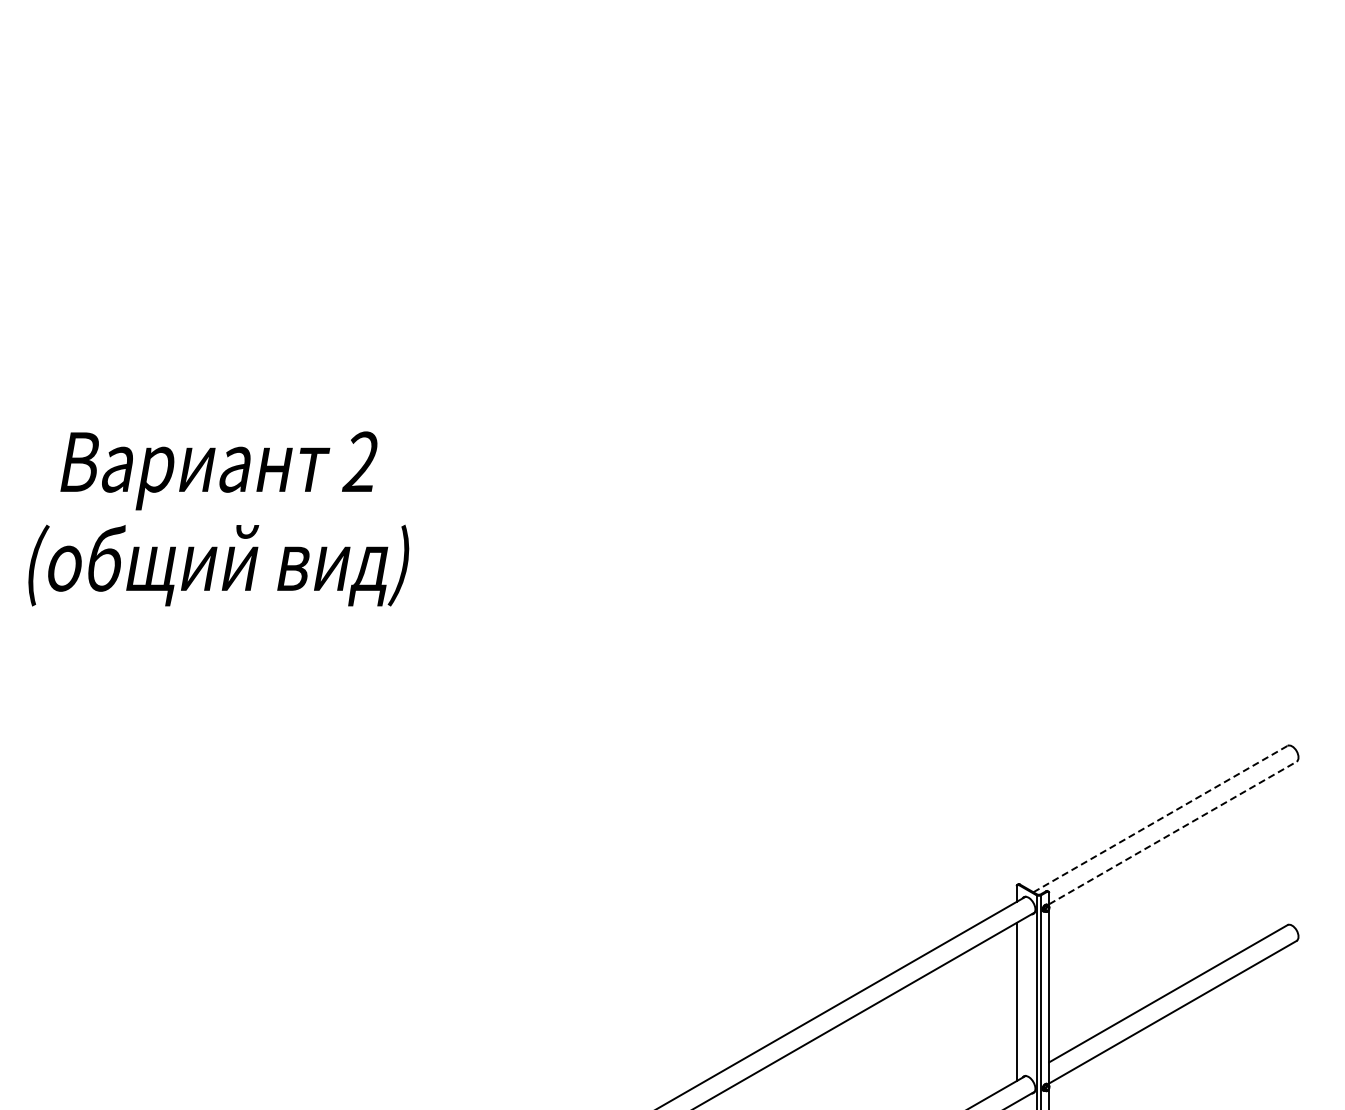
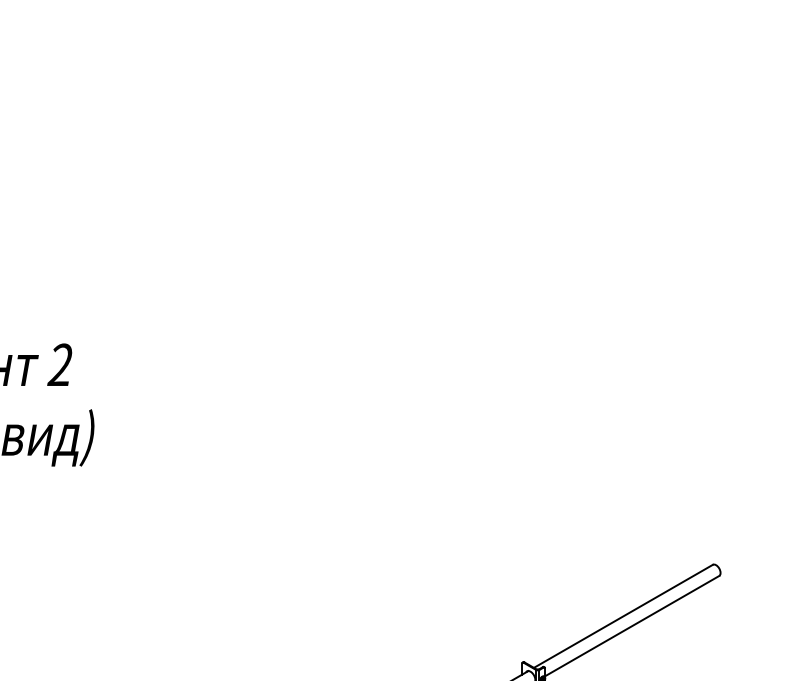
line: (1160, 819) -> (623, 616), dashed -> solid
line: (1172, 832) -> (631, 625), dashed -> solid

